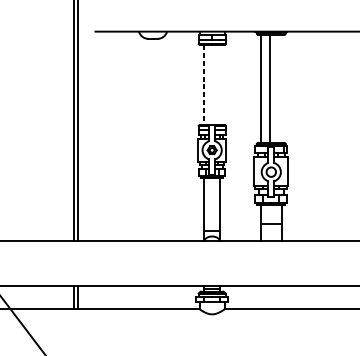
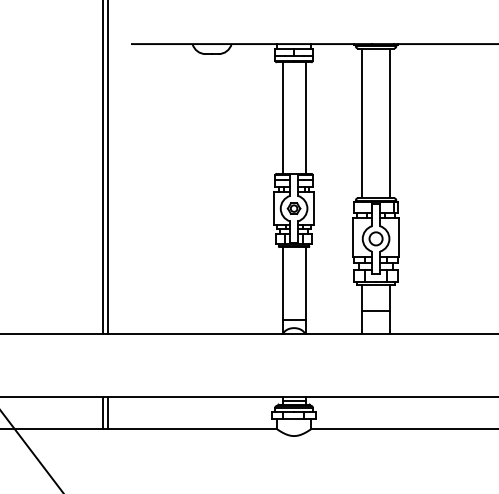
line: (220, 84) -> (305, 117), added
line: (203, 85) -> (282, 118), dashed -> solid
line: (270, 88) -> (390, 123), moved

